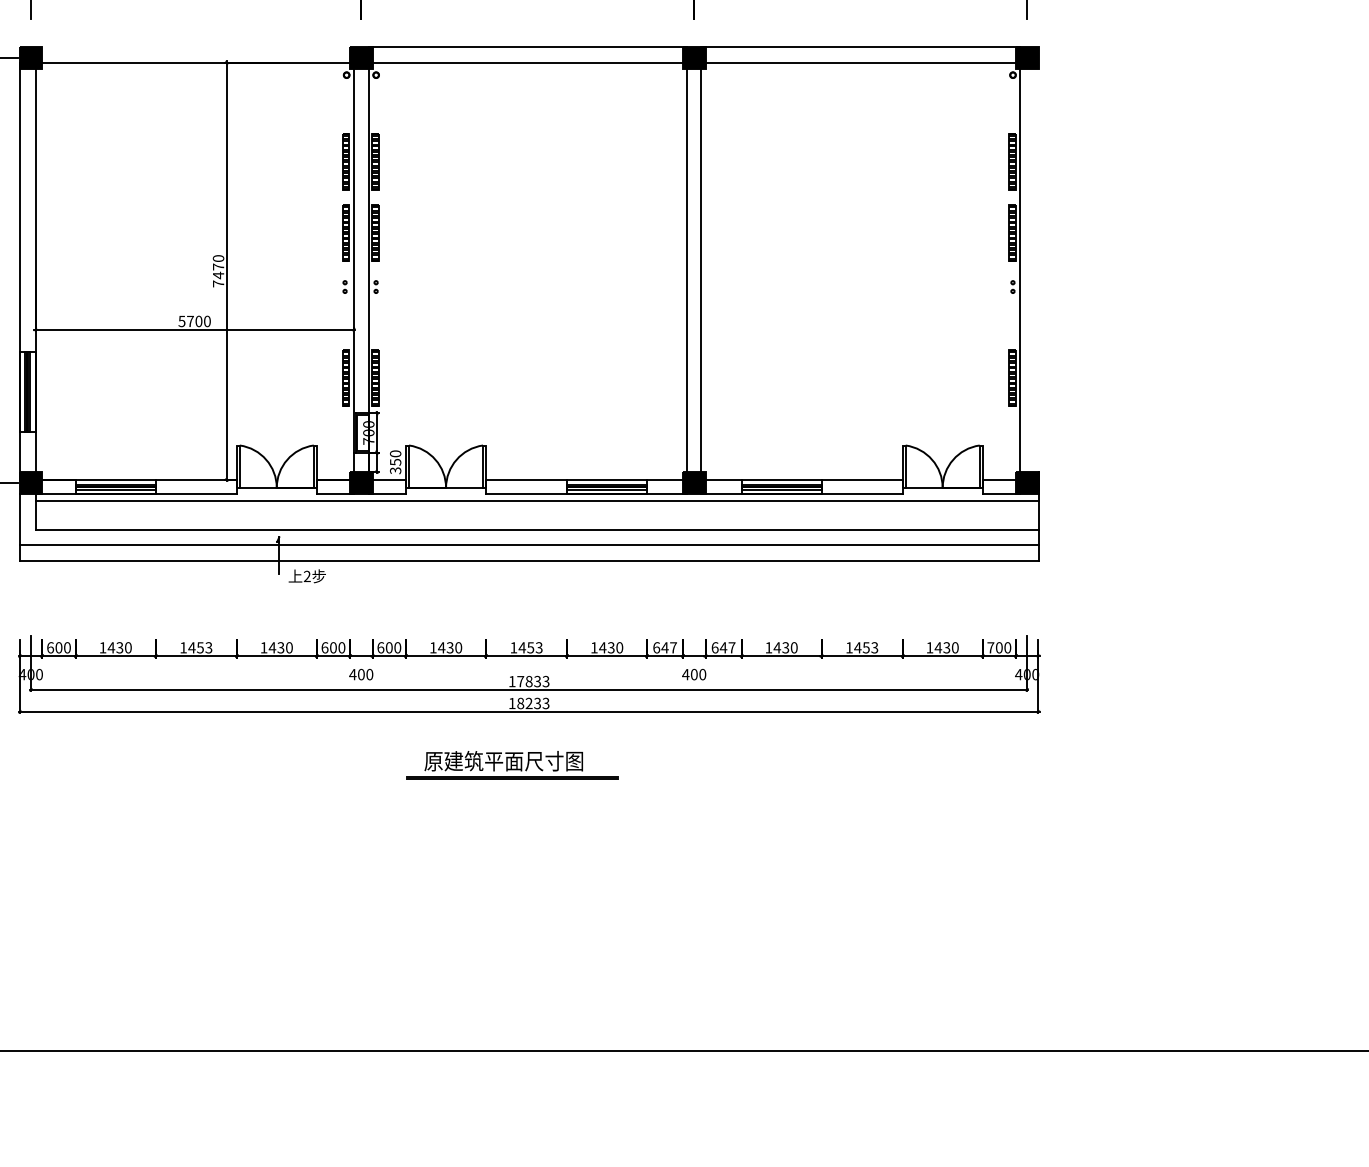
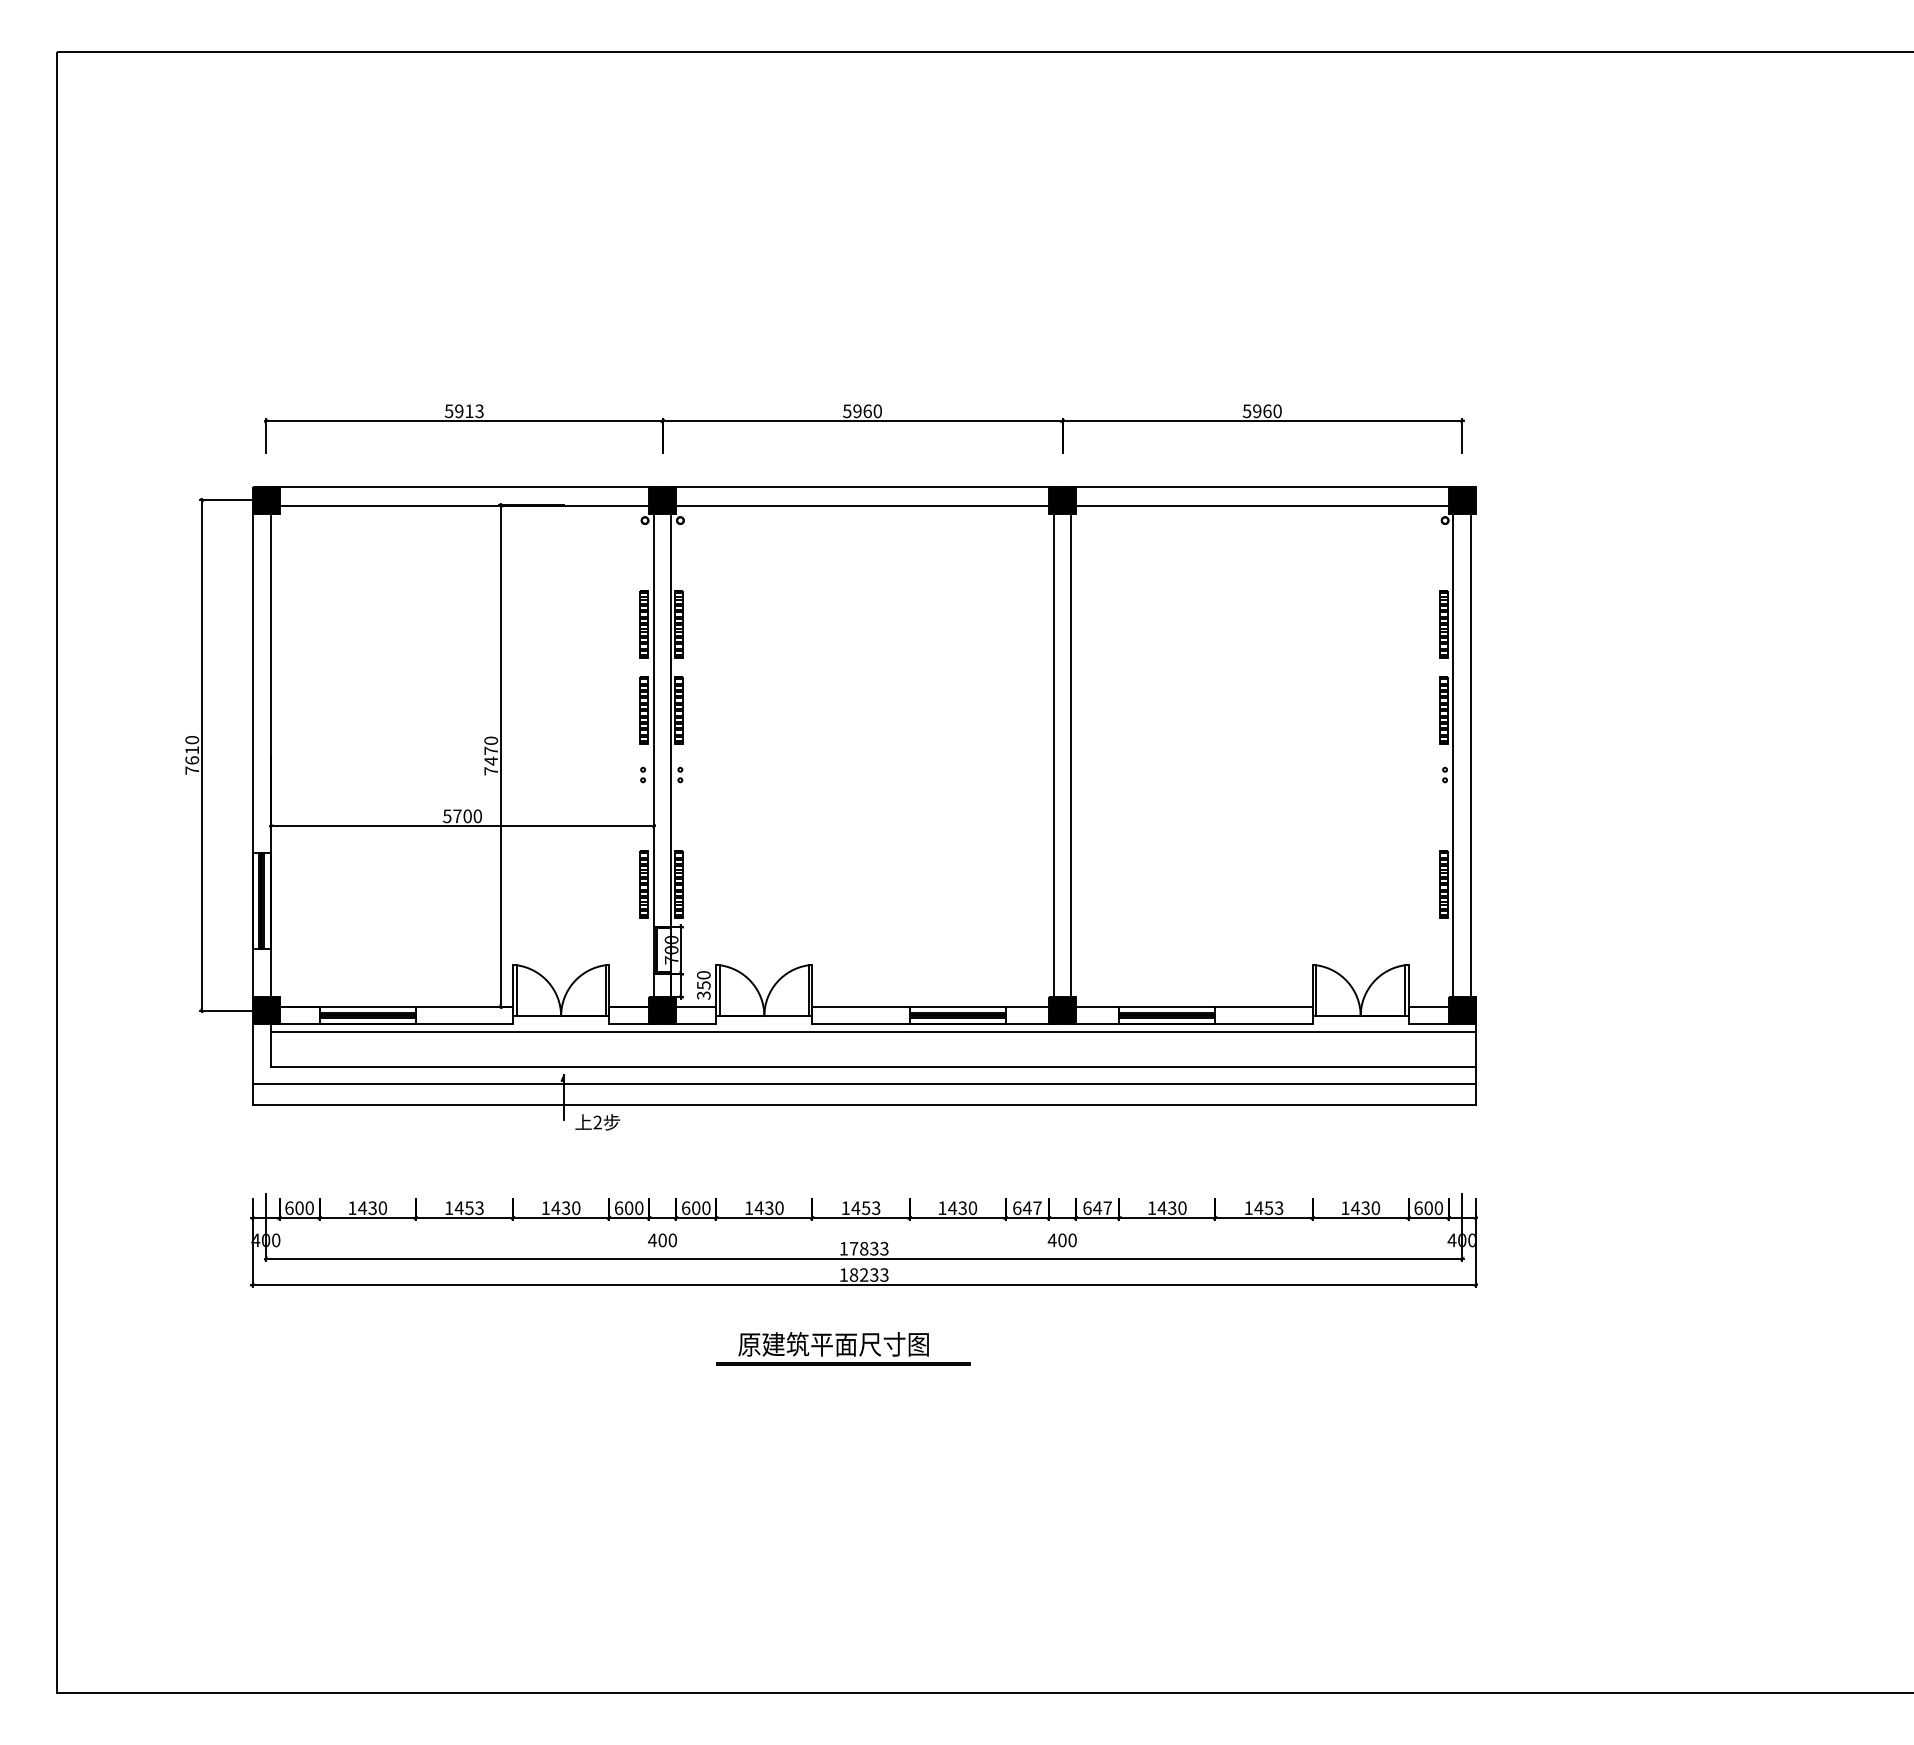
line: (194, 46) -> (462, 486), added
line: (1034, 270) -> (1470, 755), added
text: (990, 648) -> (1418, 1208), 700 -> 600

